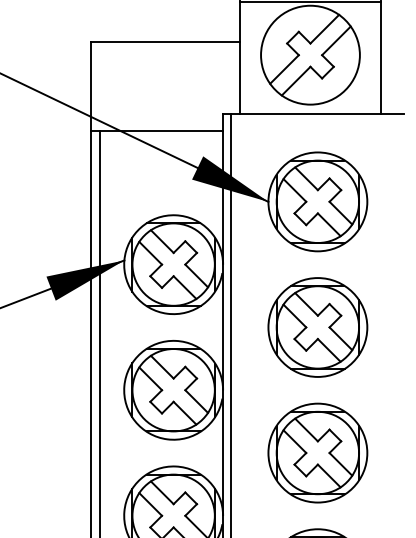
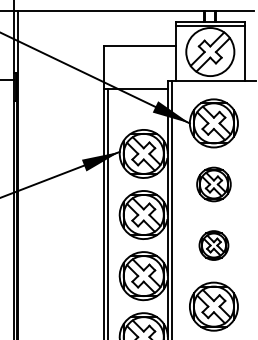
part: (316, 327) -> (213, 184), size x0.7
part: (316, 452) -> (213, 245), size x0.6

